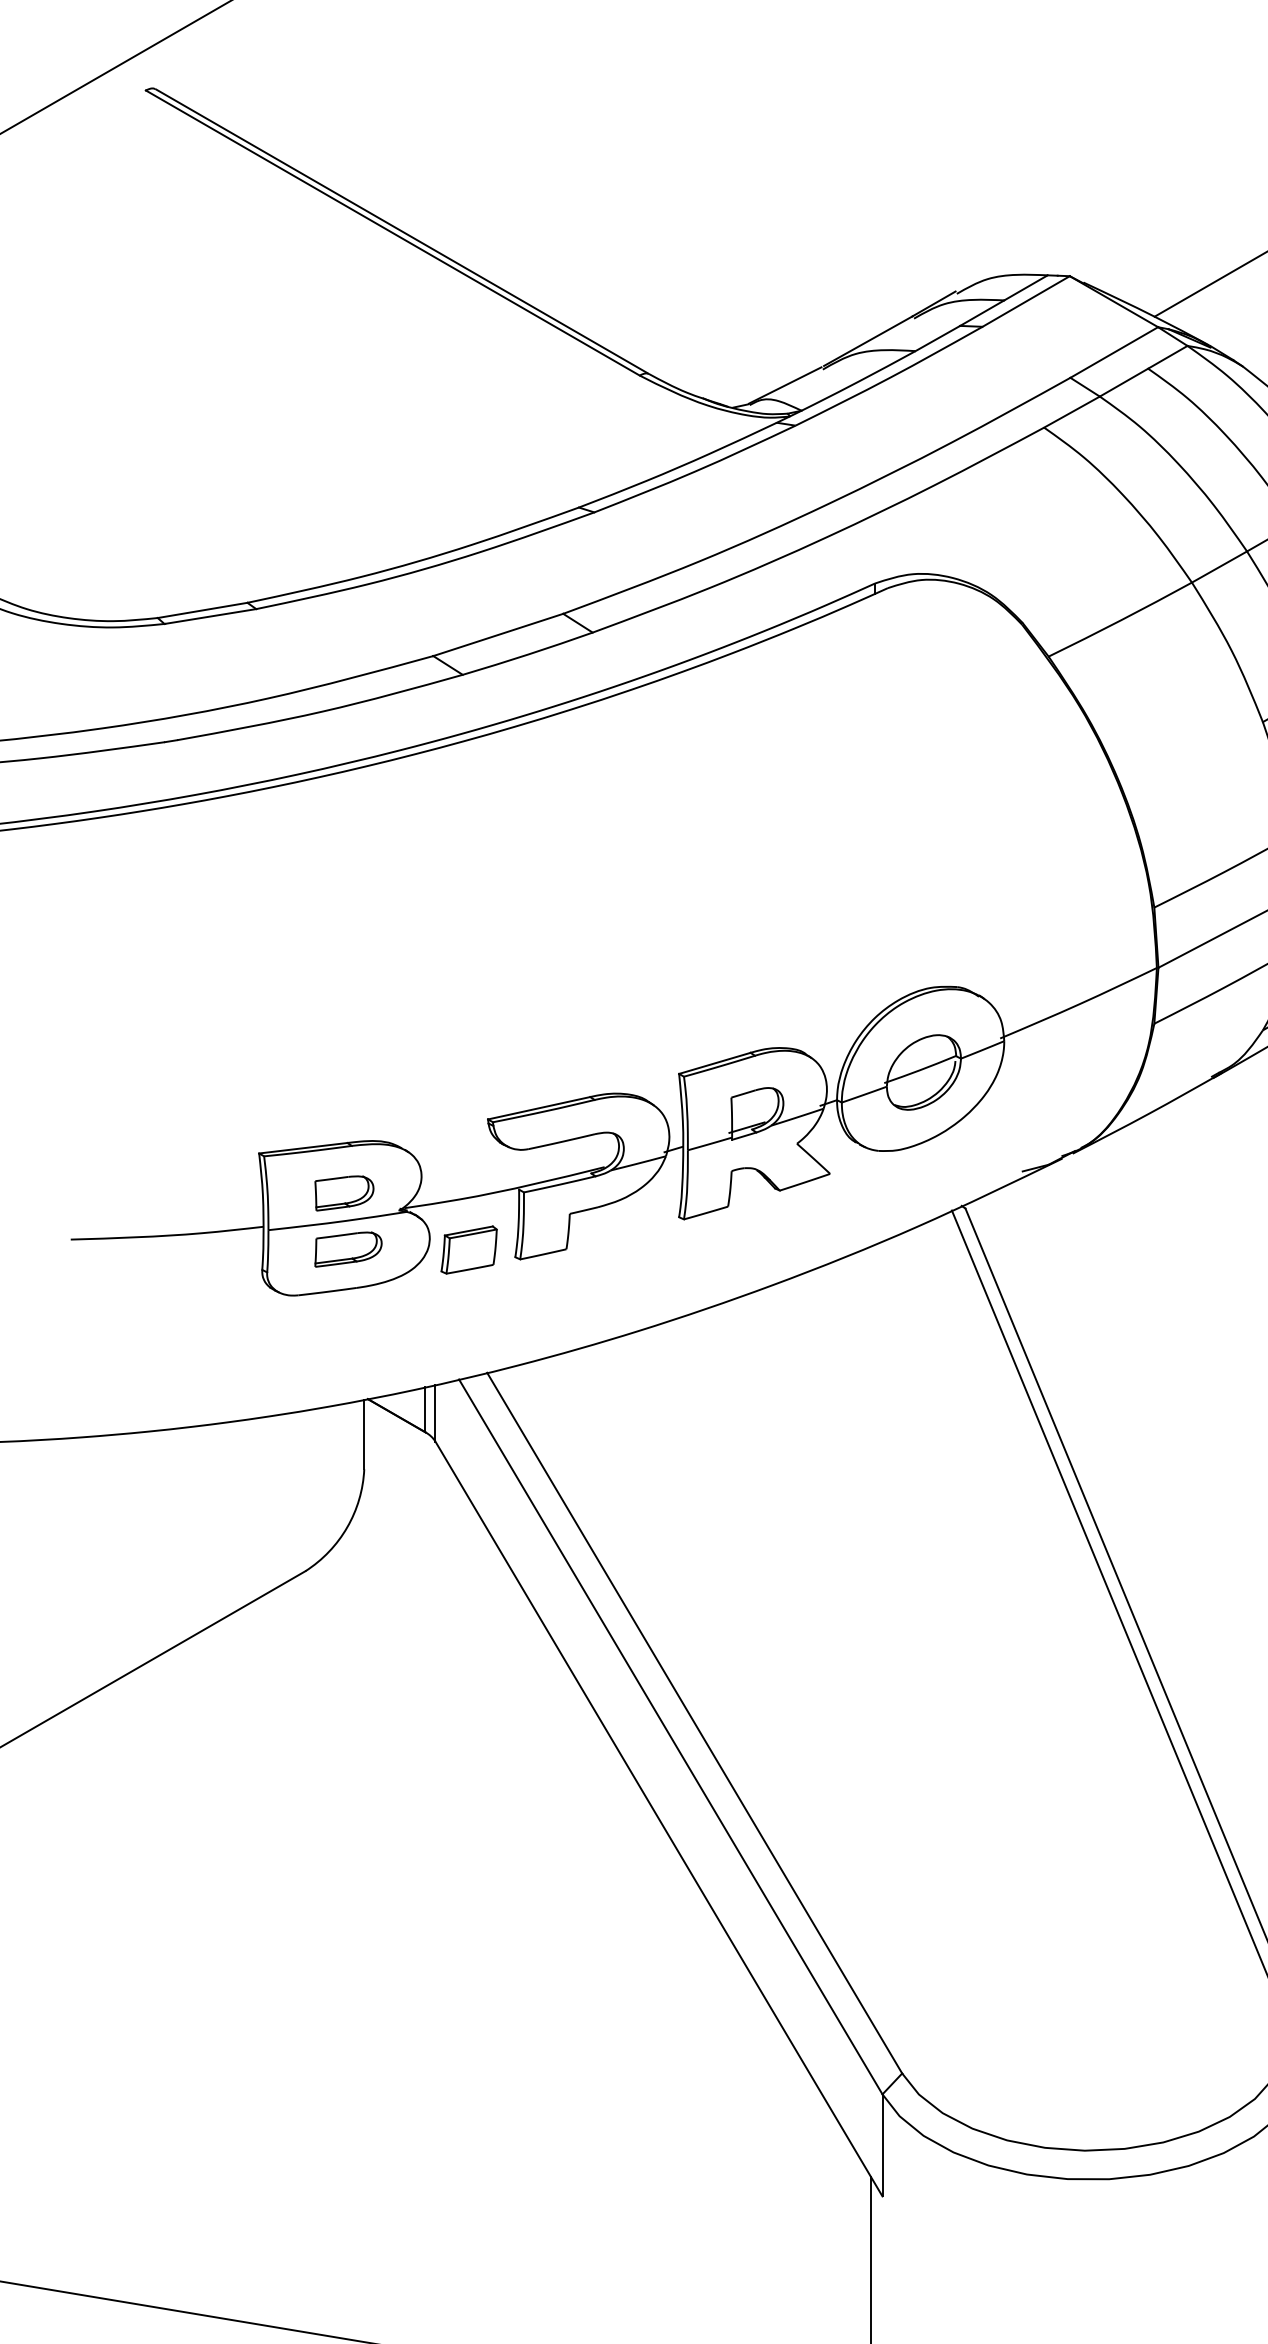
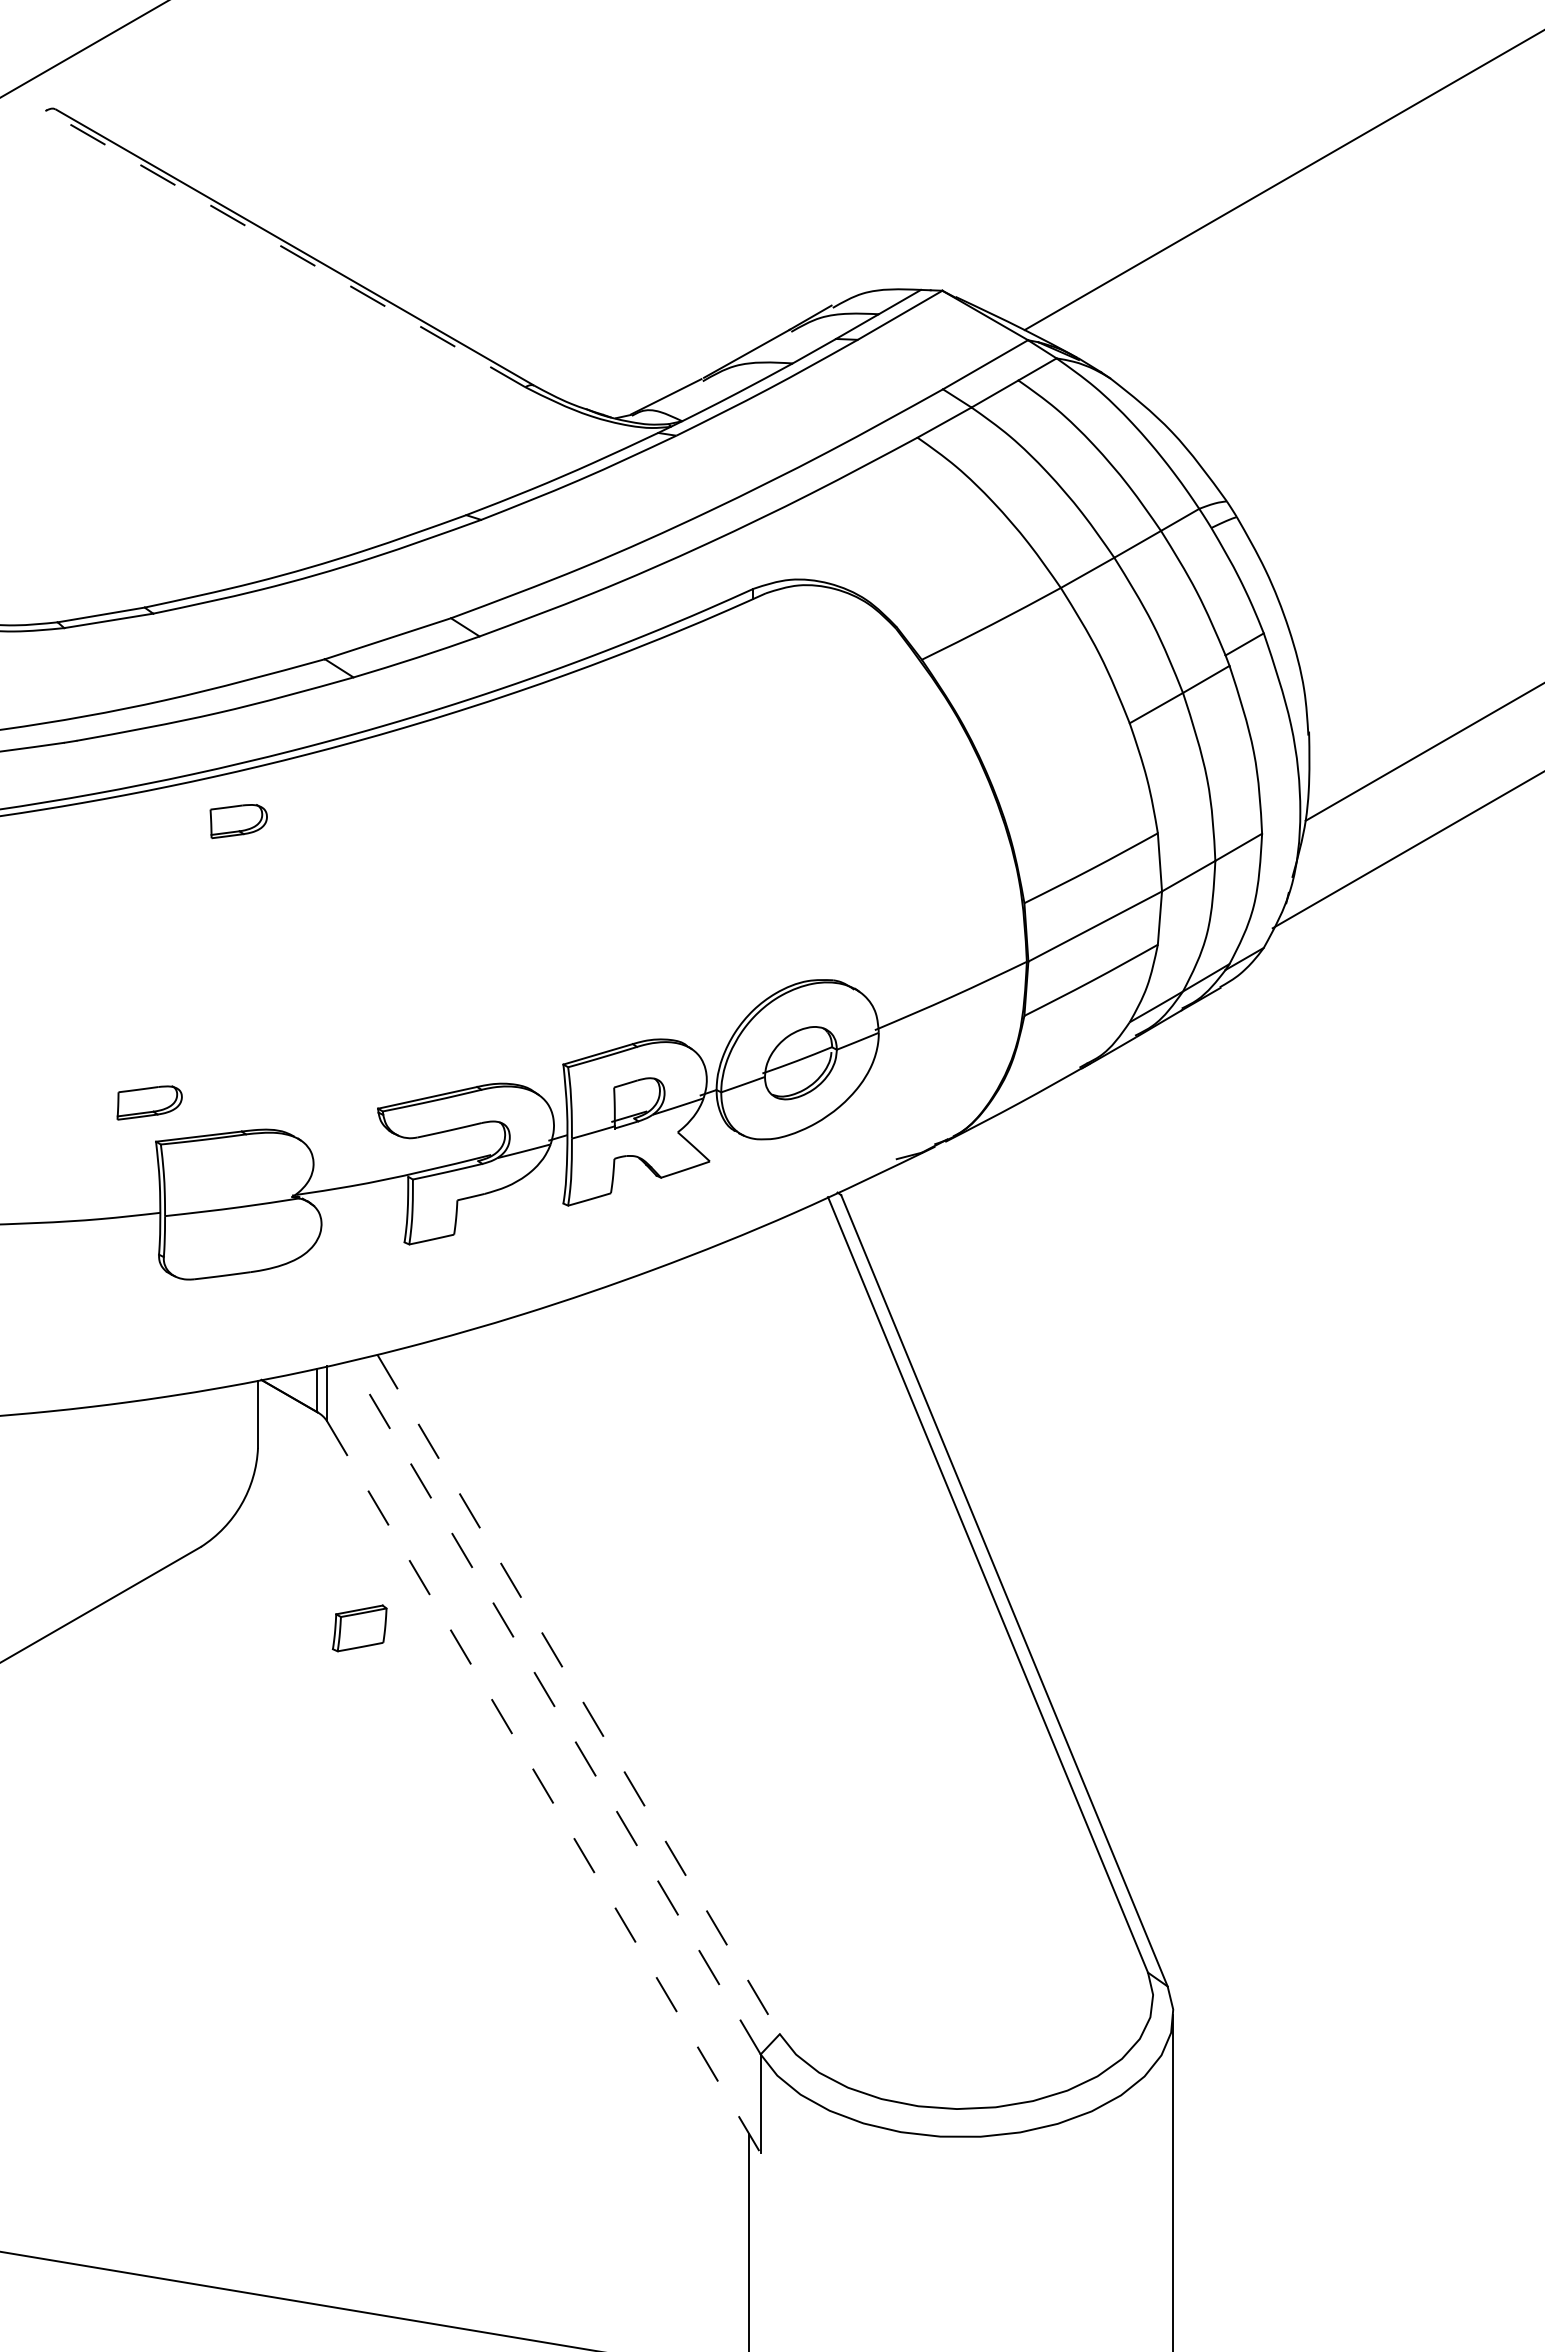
line: (392, 232) -> (285, 248), solid -> dashed
part: (344, 1193) -> (238, 821), moved
part: (348, 1249) -> (149, 1102), moved
part: (468, 1250) -> (359, 1628), moved
line: (694, 1723) -> (578, 1694), solid -> dashed
line: (670, 1736) -> (555, 1707), solid -> dashed
line: (658, 1819) -> (543, 1787), solid -> dashed

